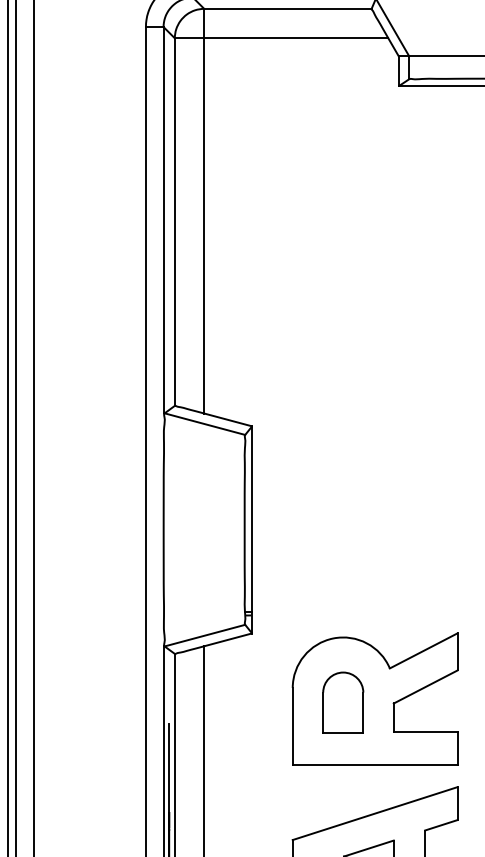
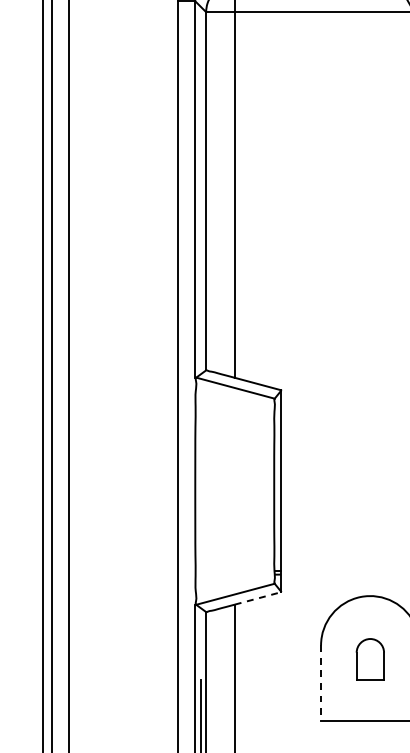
line: (227, 639) -> (257, 598), solid -> dashed
part: (343, 702) -> (370, 659), size x0.7
line: (292, 726) -> (320, 682), solid -> dashed

